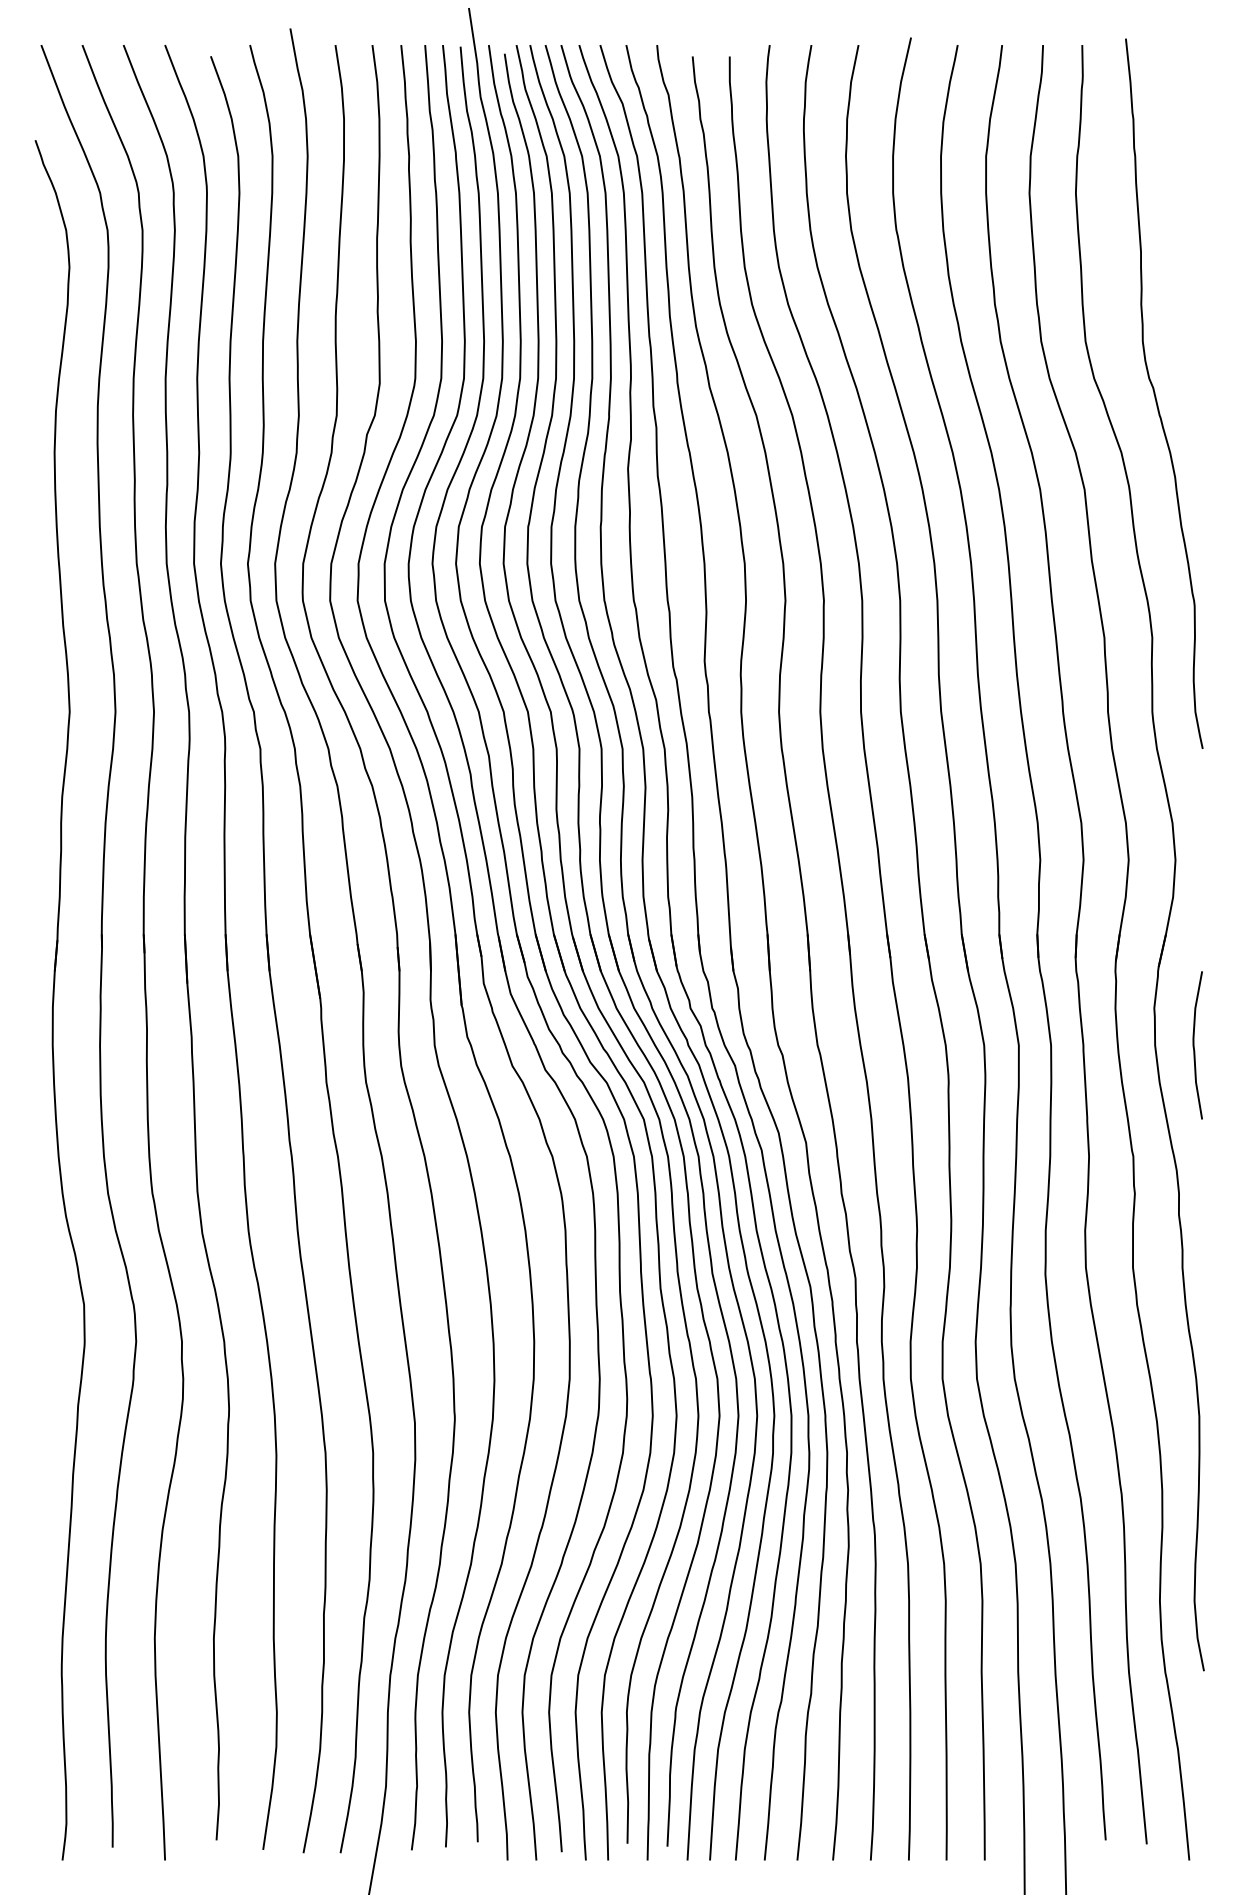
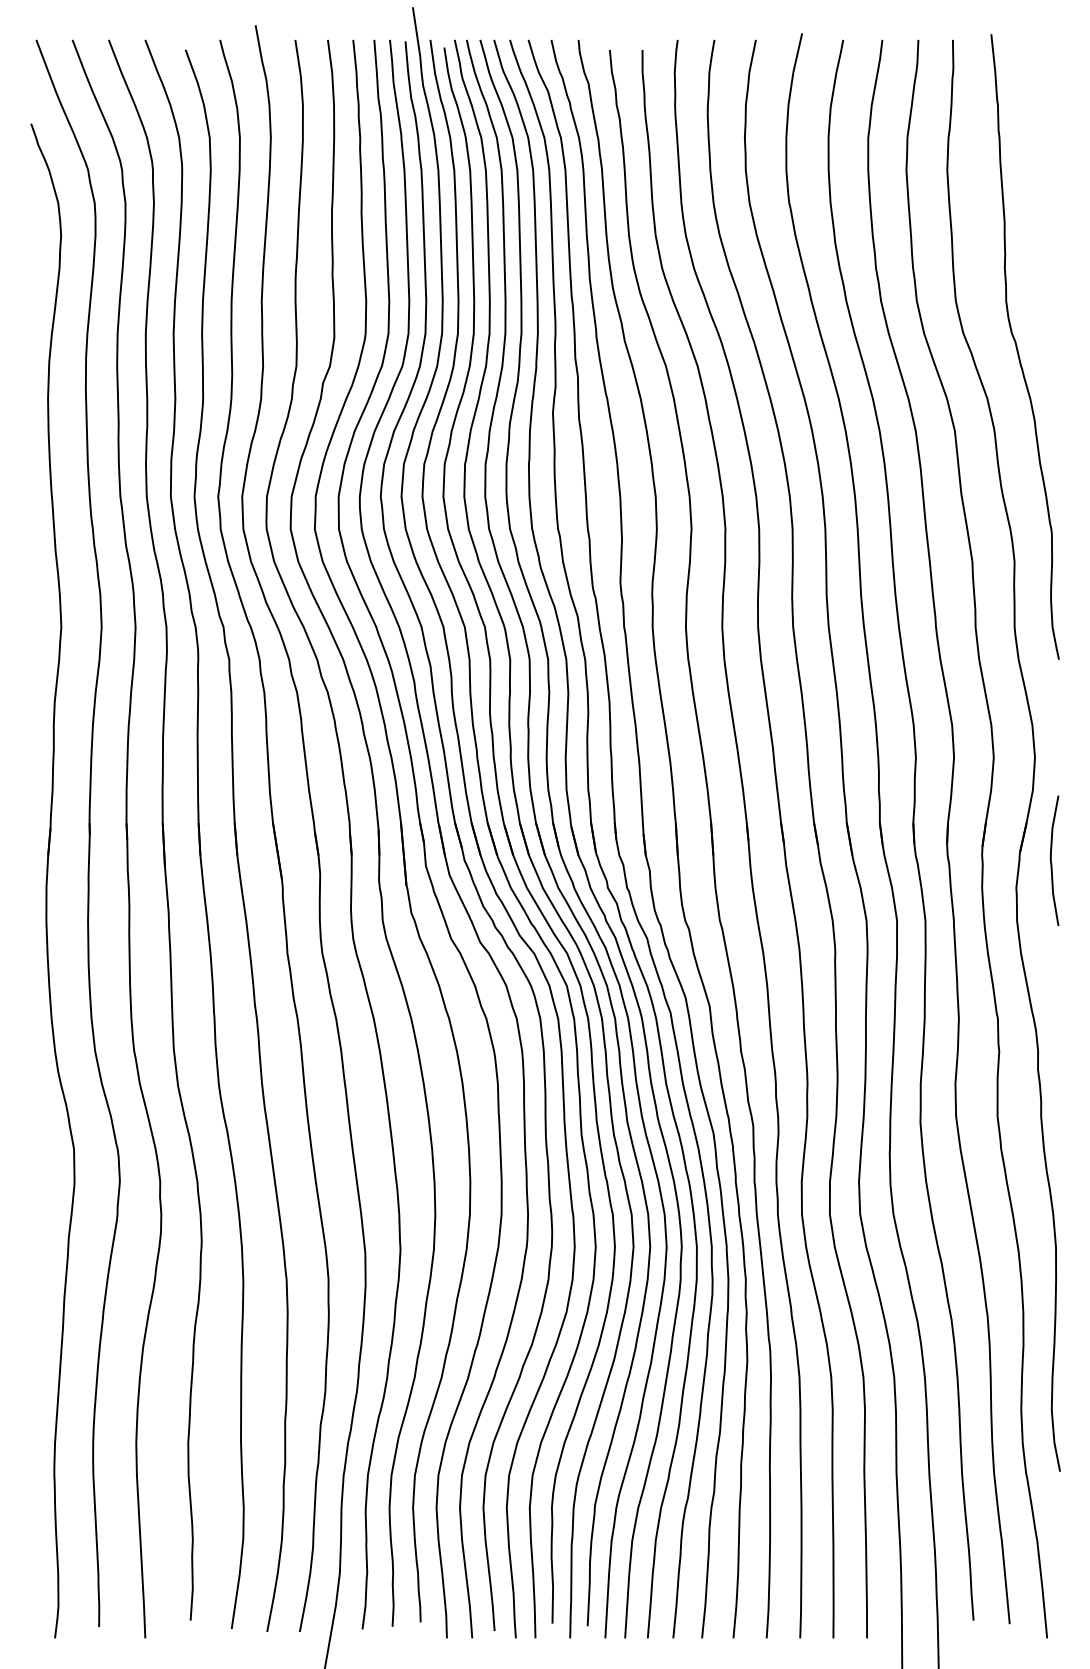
curve: (1194, 1045) -> (1051, 860), moved

